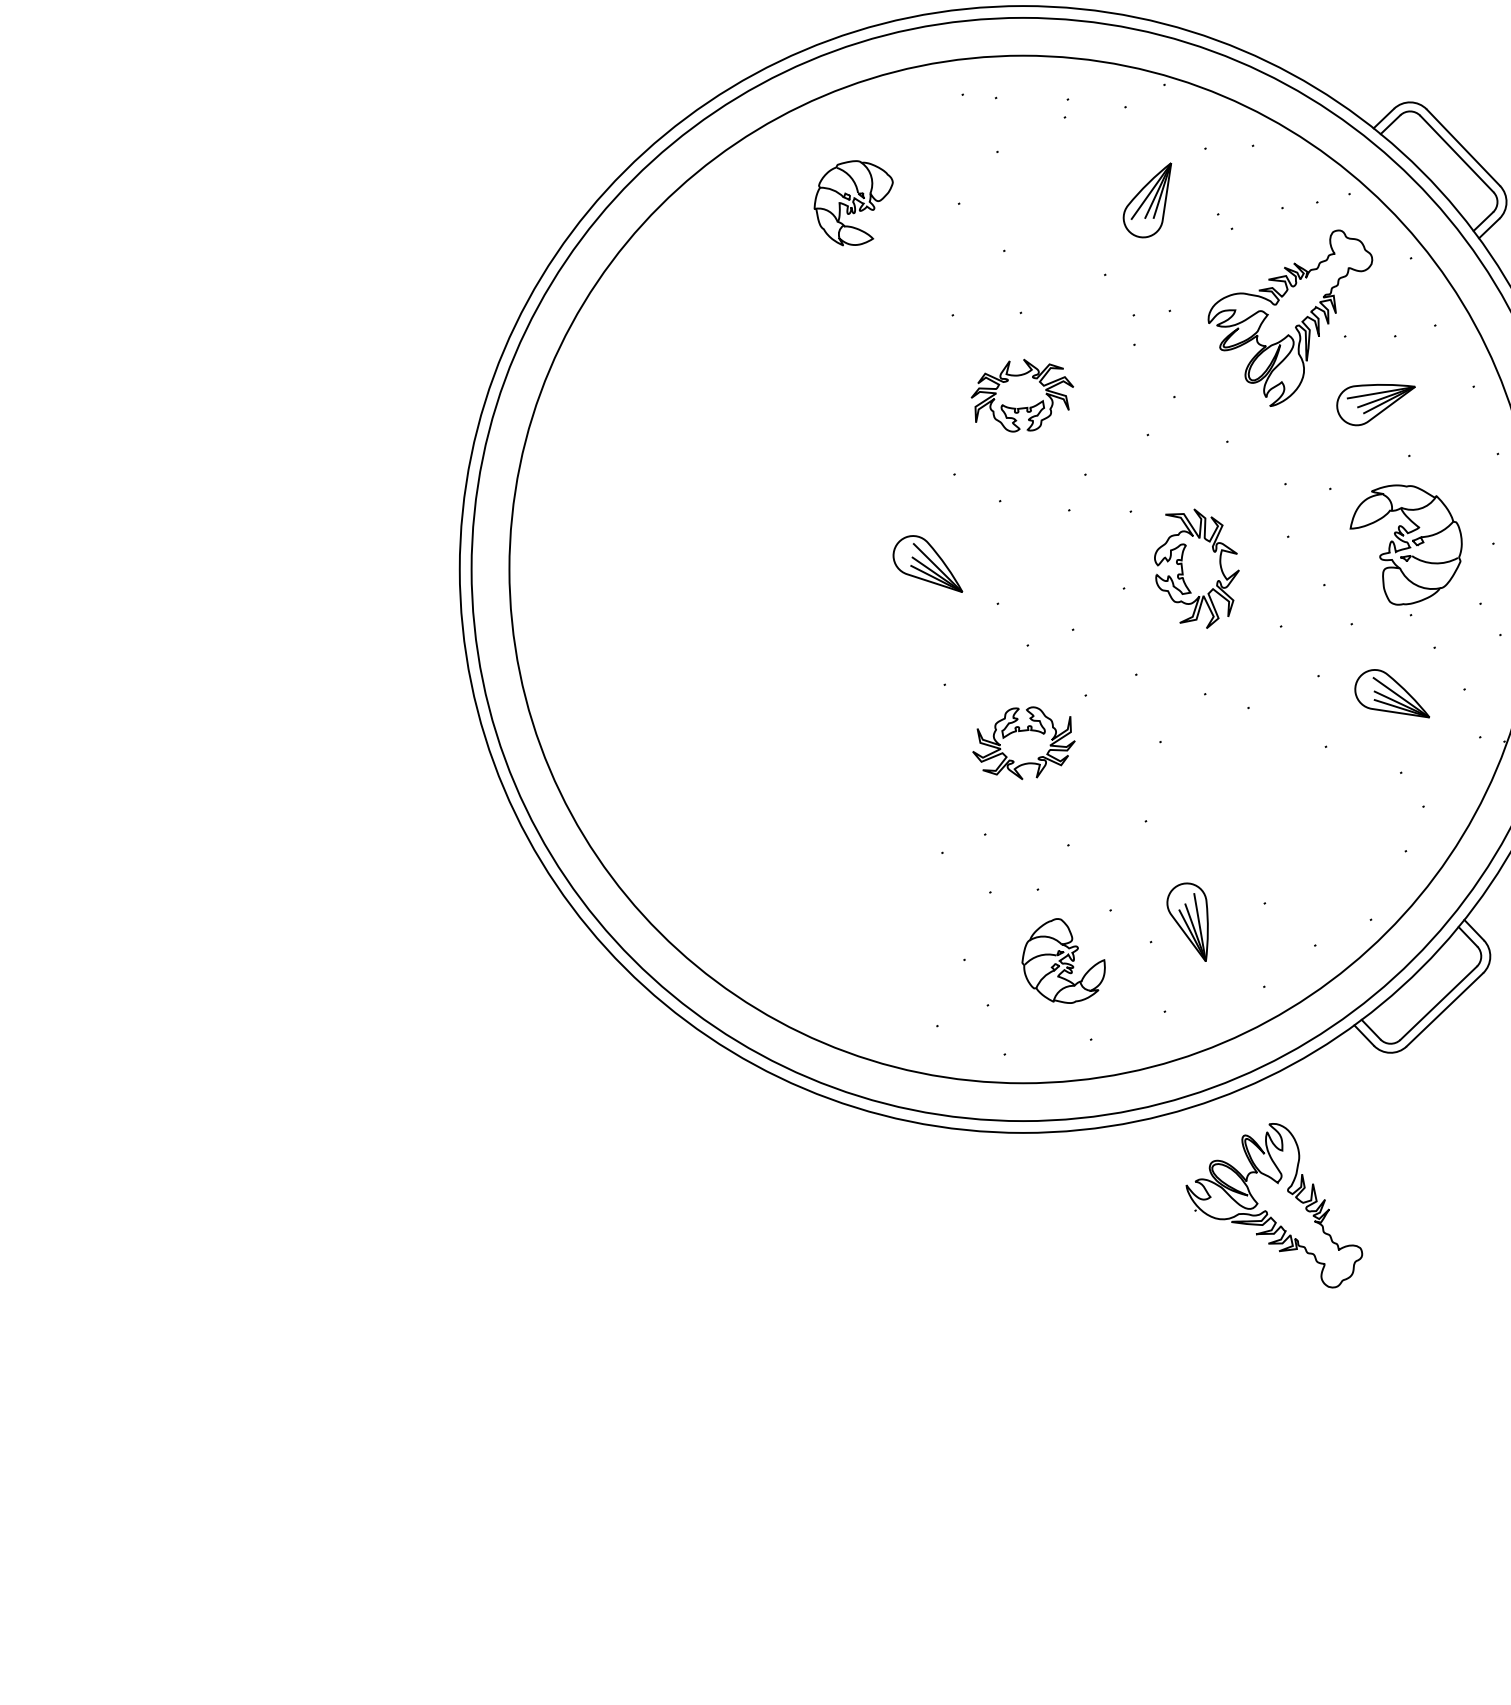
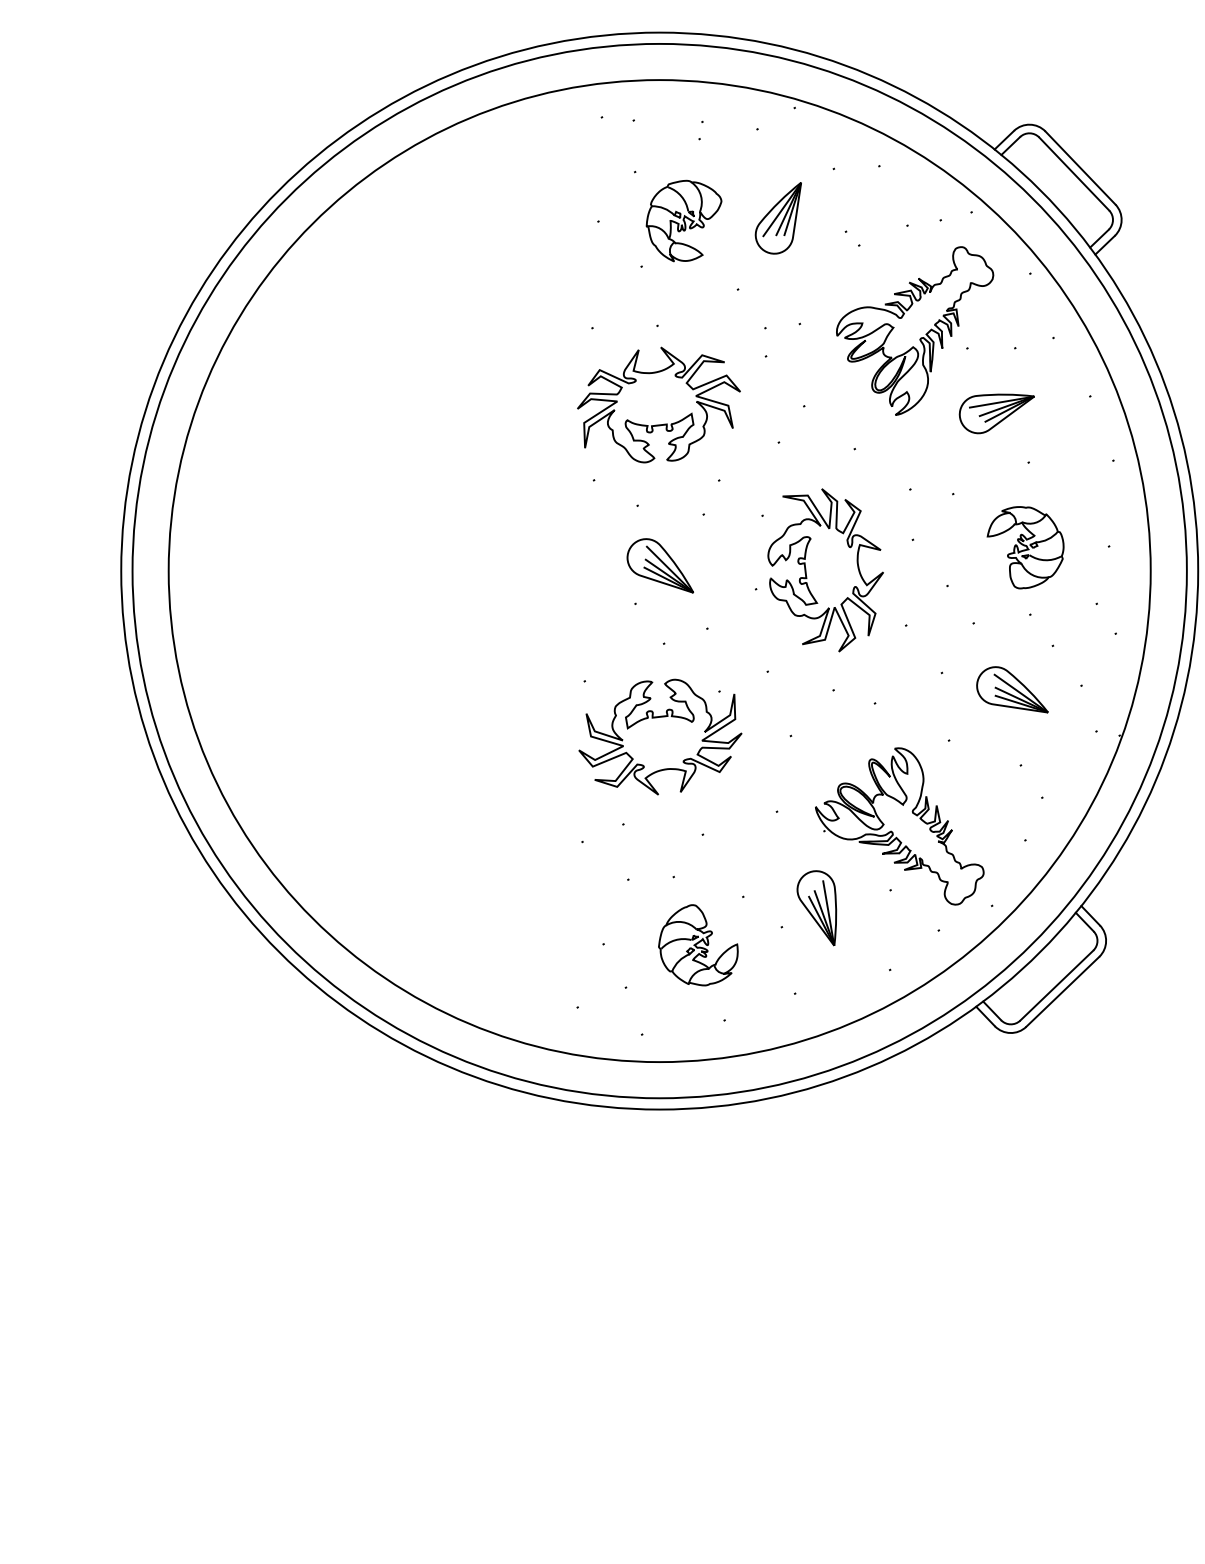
part: (853, 203) -> (683, 221), moved
part: (1022, 395) -> (659, 404), size x1.67
part: (1405, 544) -> (1025, 547), size x0.71
part: (927, 563) -> (659, 565), moved
part: (1196, 568) -> (825, 570), size x1.43
part: (1023, 743) -> (659, 737), size x1.67
part: (1274, 1205) -> (899, 826), moved

